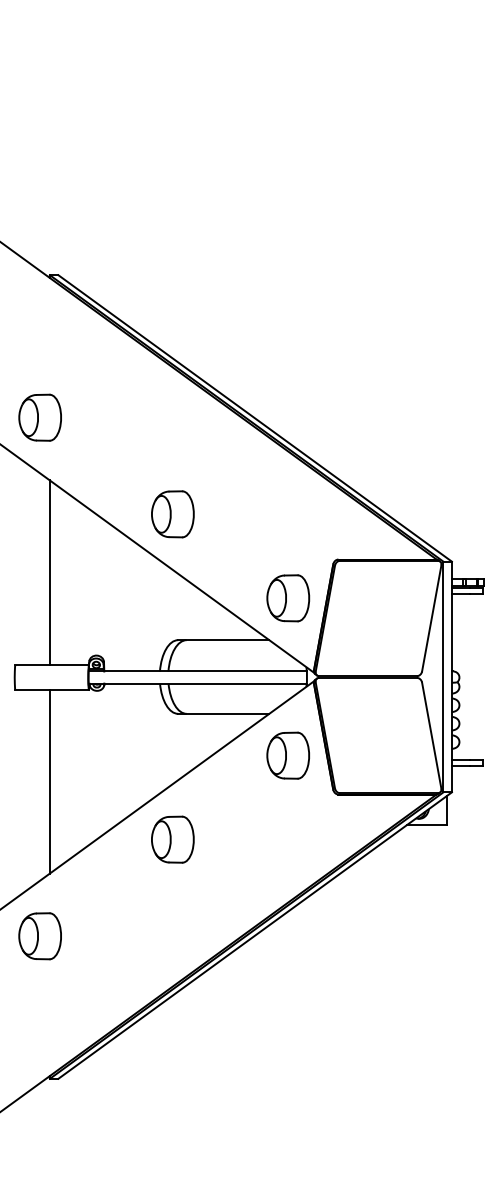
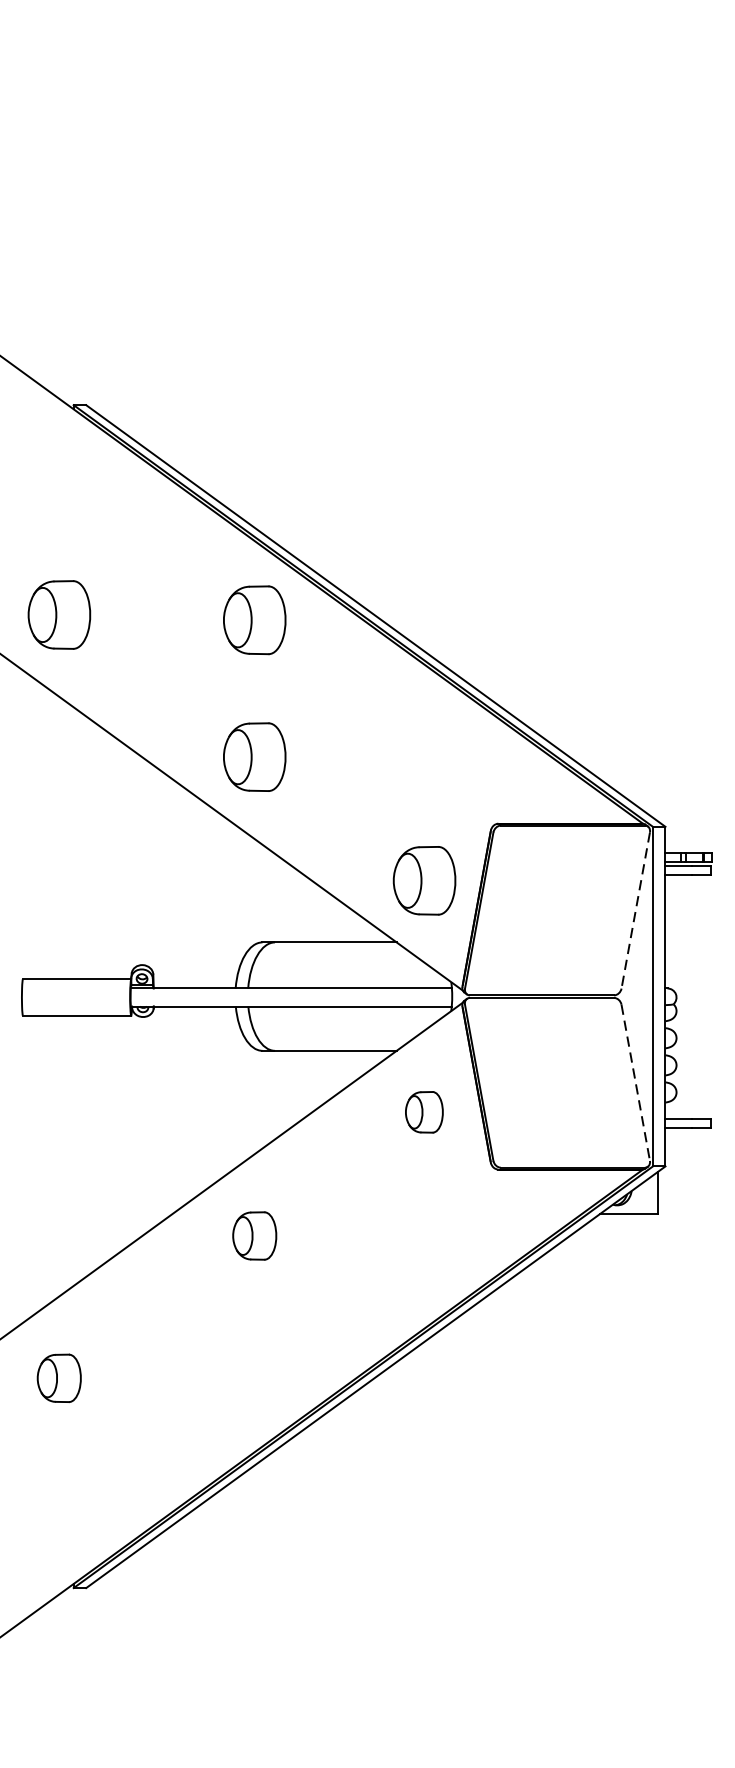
part: (172, 421) -> (254, 620), added
line: (49, 572) -> (73, 842), removed
line: (431, 618) -> (635, 910), solid -> dashed
line: (431, 735) -> (635, 1082), solid -> dashed
part: (287, 755) -> (423, 1112), size x0.6
line: (49, 781) -> (73, 1150), removed
part: (172, 839) -> (254, 1235), size x0.7
part: (39, 936) -> (58, 1378), size x0.7

